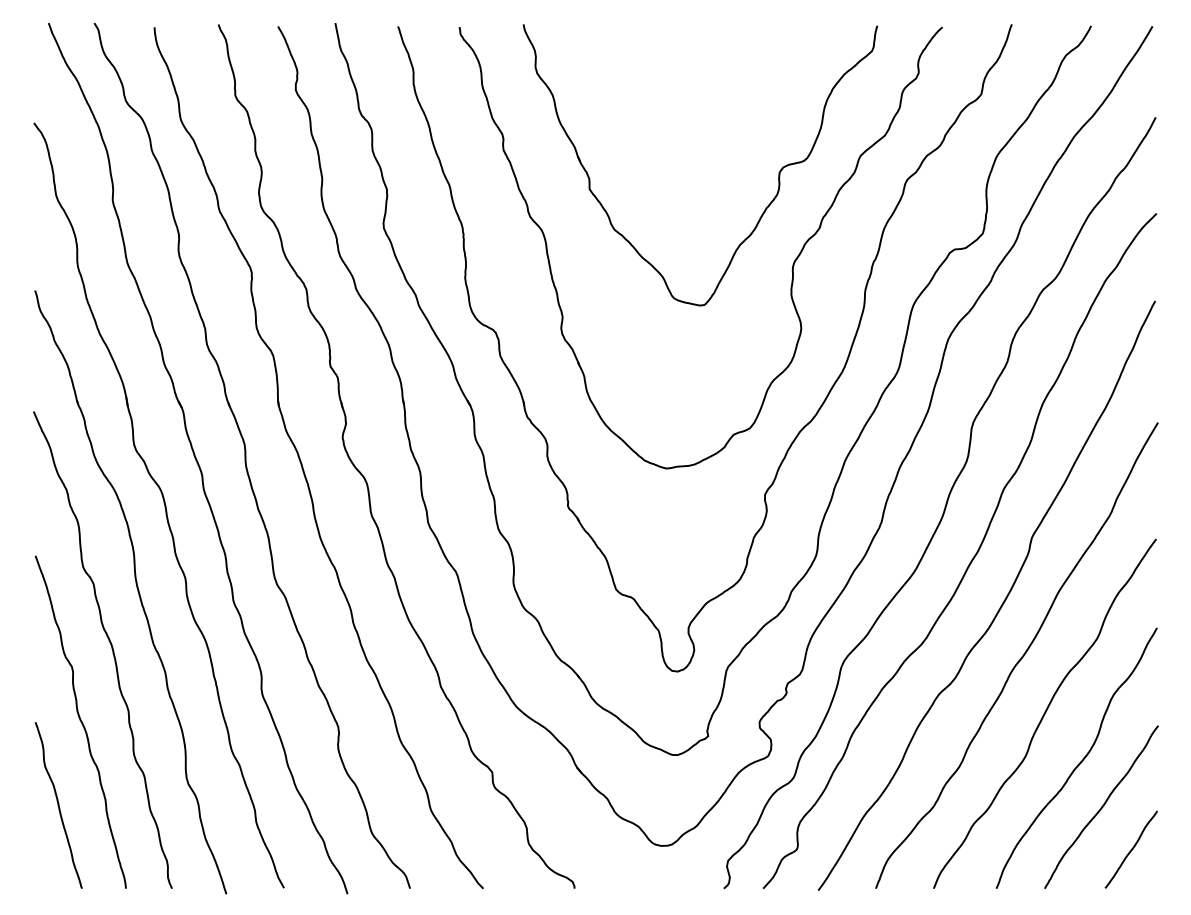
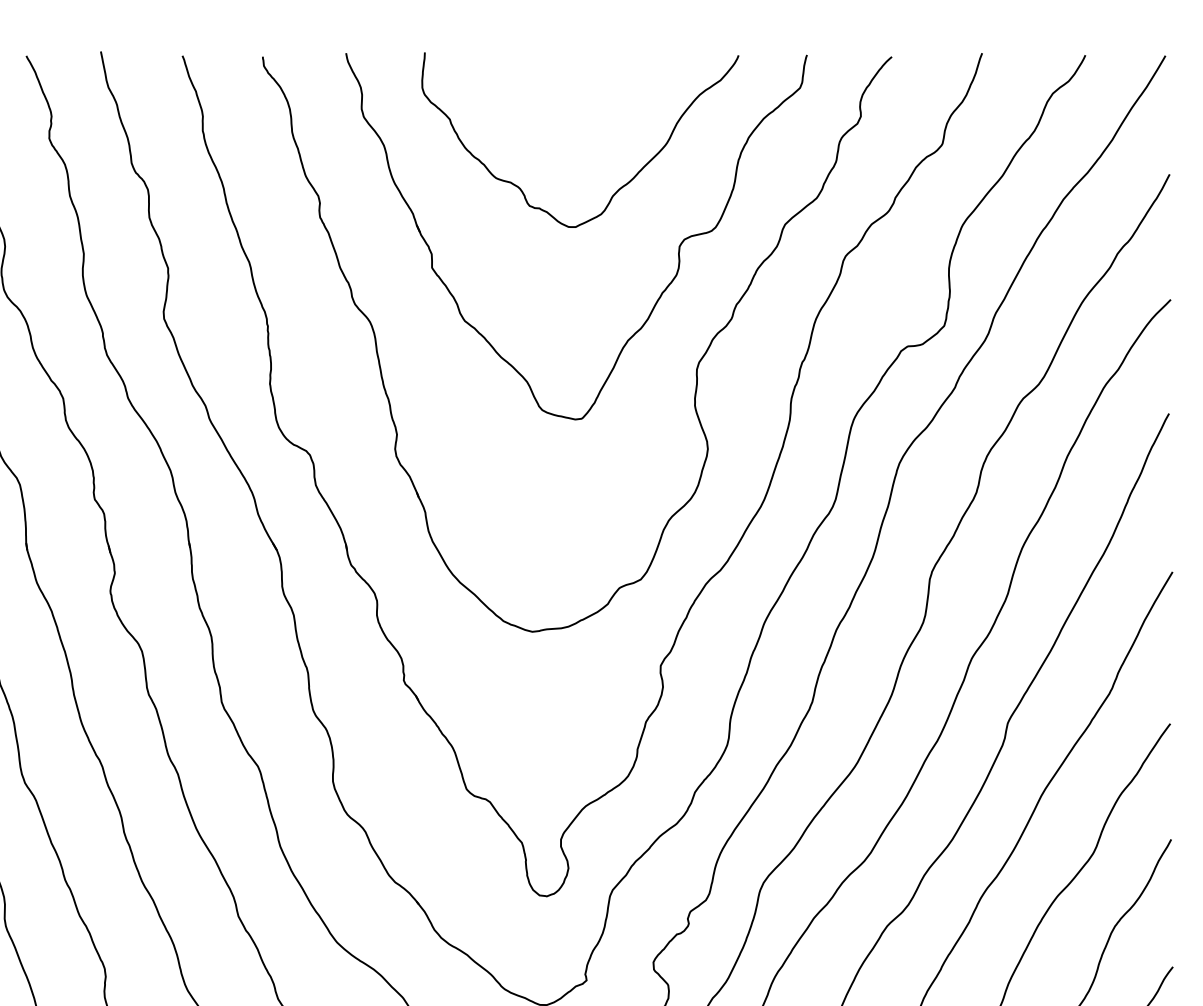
curve: (734, 126) -> (620, 186), added

